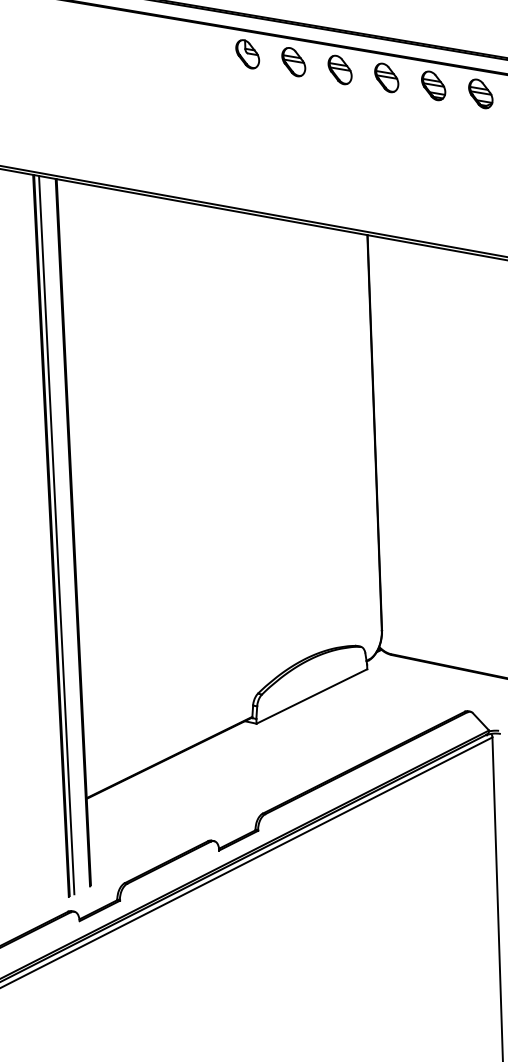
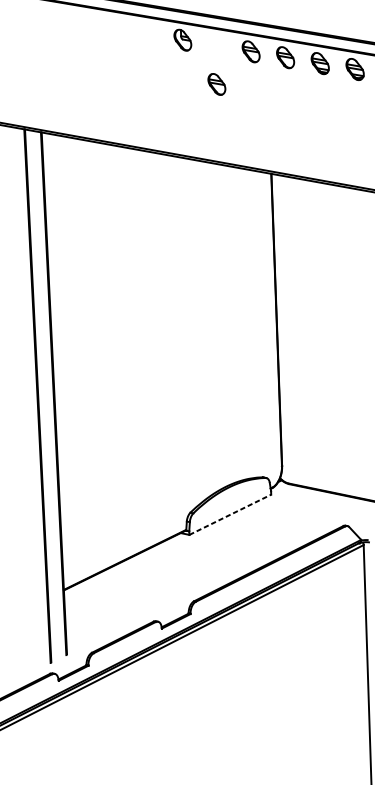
part: (293, 62) -> (216, 84), moved
line: (56, 534) -> (41, 395), removed
line: (311, 696) -> (229, 514), solid -> dashed

